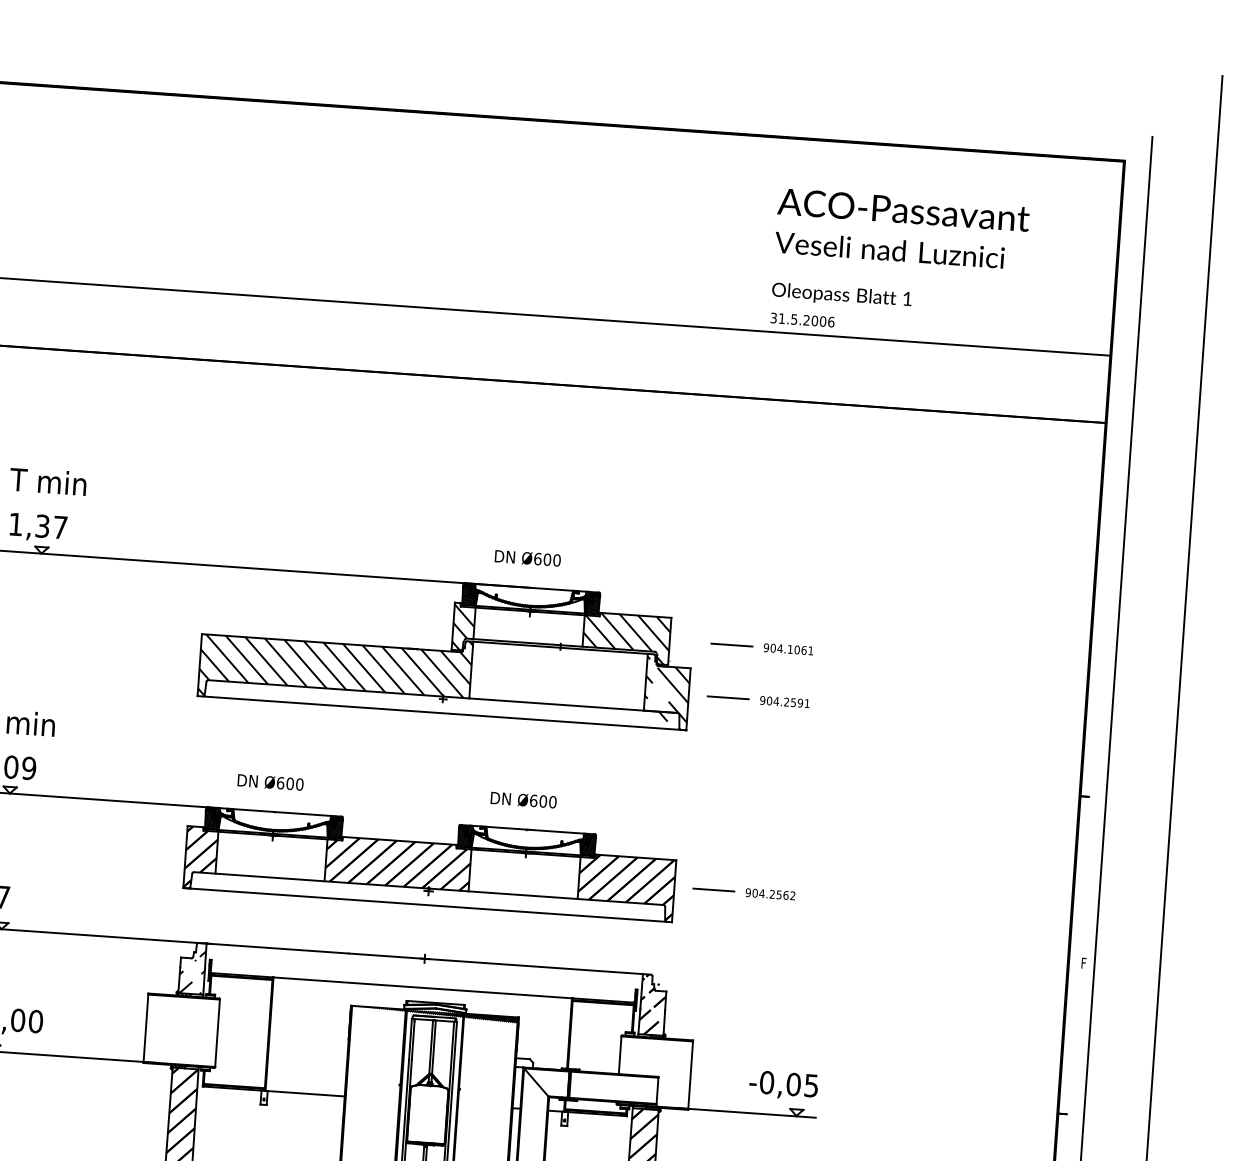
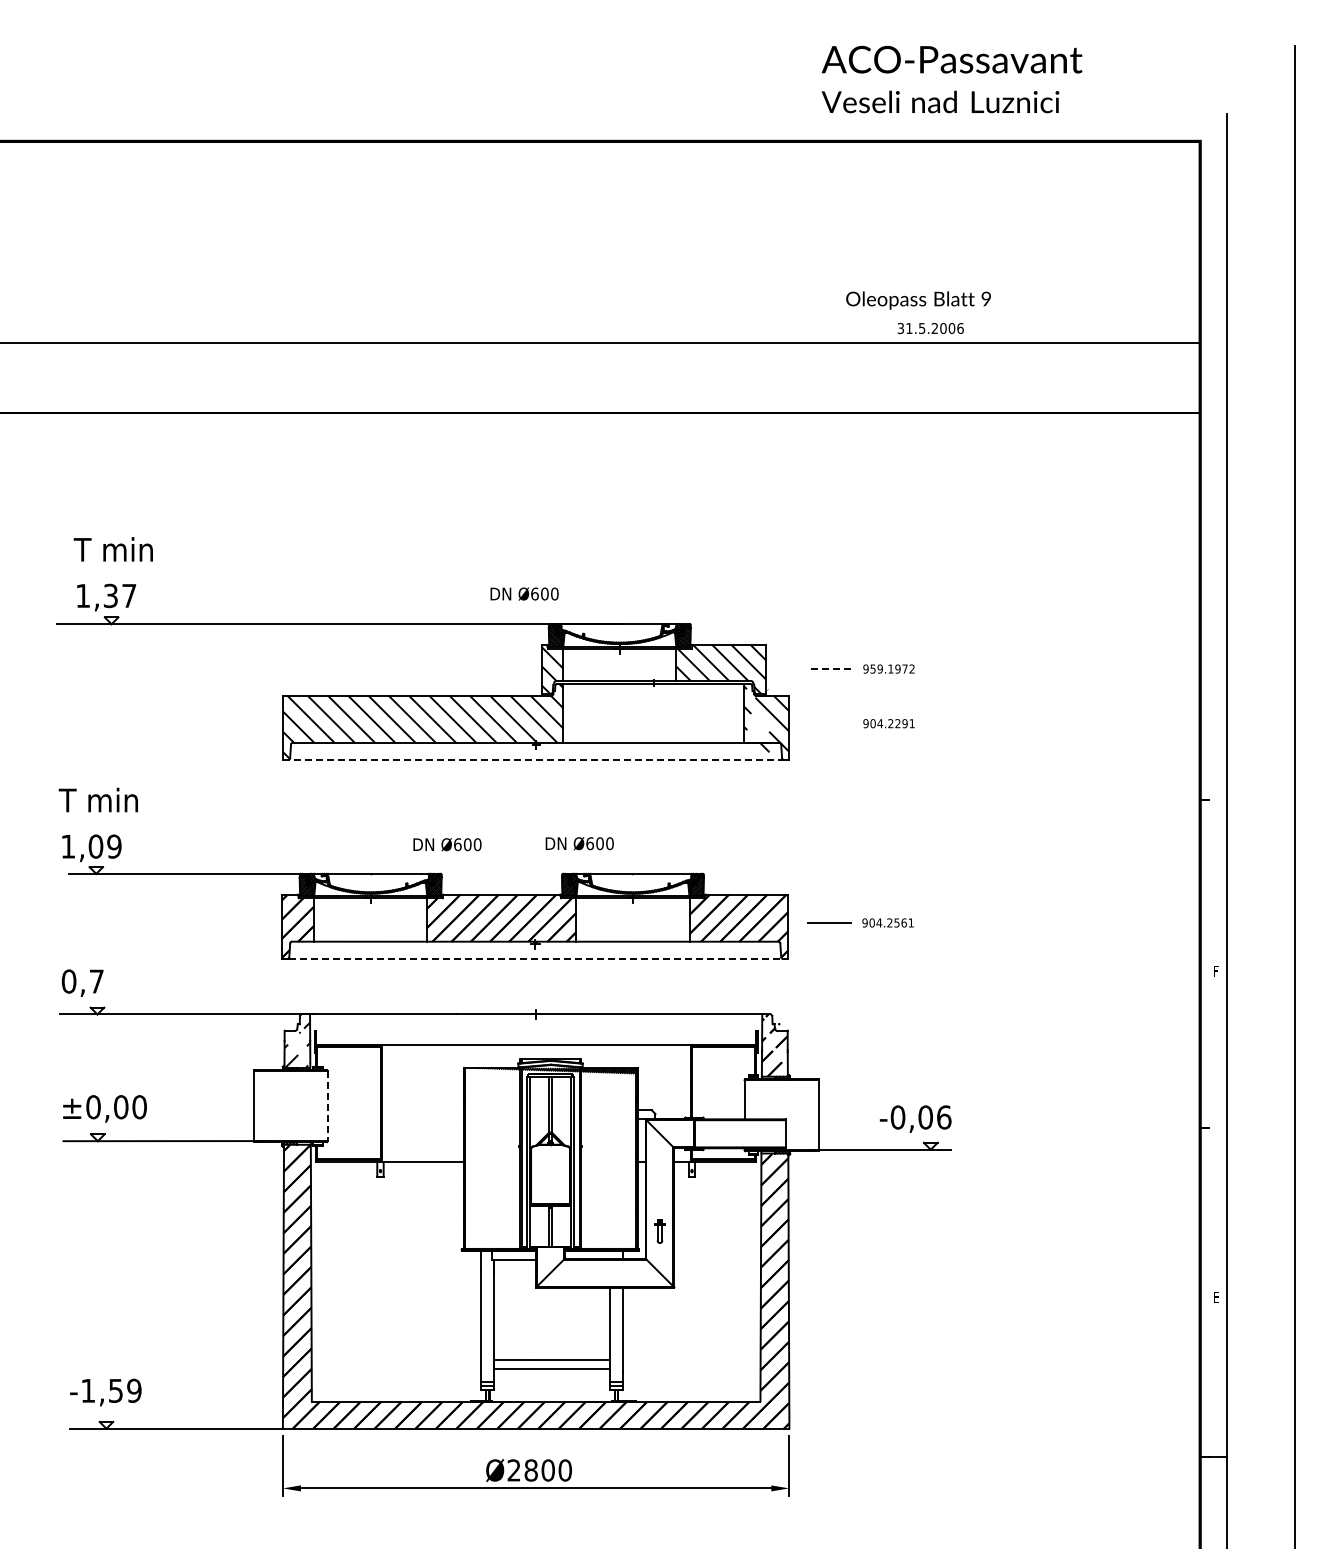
text: (901, 229) -> (951, 79), moved
text: (906, 298) -> (985, 298), 1 -> 9
text: (802, 320) -> (930, 328), moved
text: (527, 557) -> (524, 593), moved
line: (731, 644) -> (829, 668), solid -> dashed
text: (791, 649) -> (892, 668), 904.1061 -> 959.1972
line: (728, 697) -> (830, 723), removed
text: (793, 702) -> (897, 723), 904.2591 -> 904.2291
line: (442, 712) -> (536, 759), solid -> dashed
text: (270, 782) -> (447, 844), moved
text: (523, 799) -> (579, 843), moved
text: (792, 895) -> (910, 922), 904.2562 -> 904.2561
line: (428, 904) -> (536, 958), solid -> dashed
line: (217, 1033) -> (327, 1106), solid -> dashed
text: (811, 1085) -> (944, 1117), -0,05 -> -0,06

